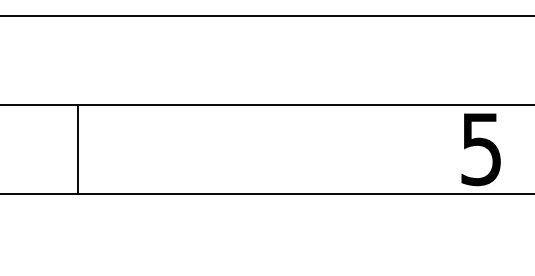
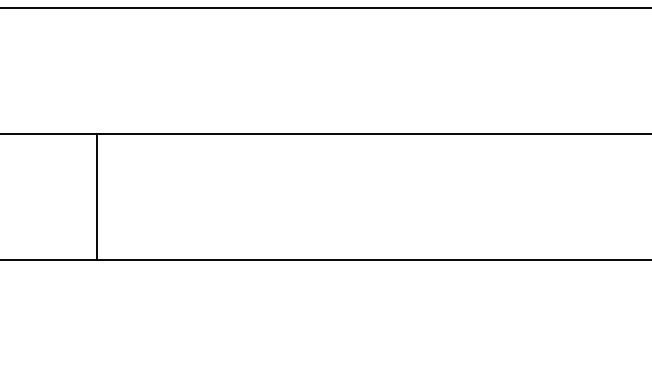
line: (77, 148) -> (97, 196), moved

